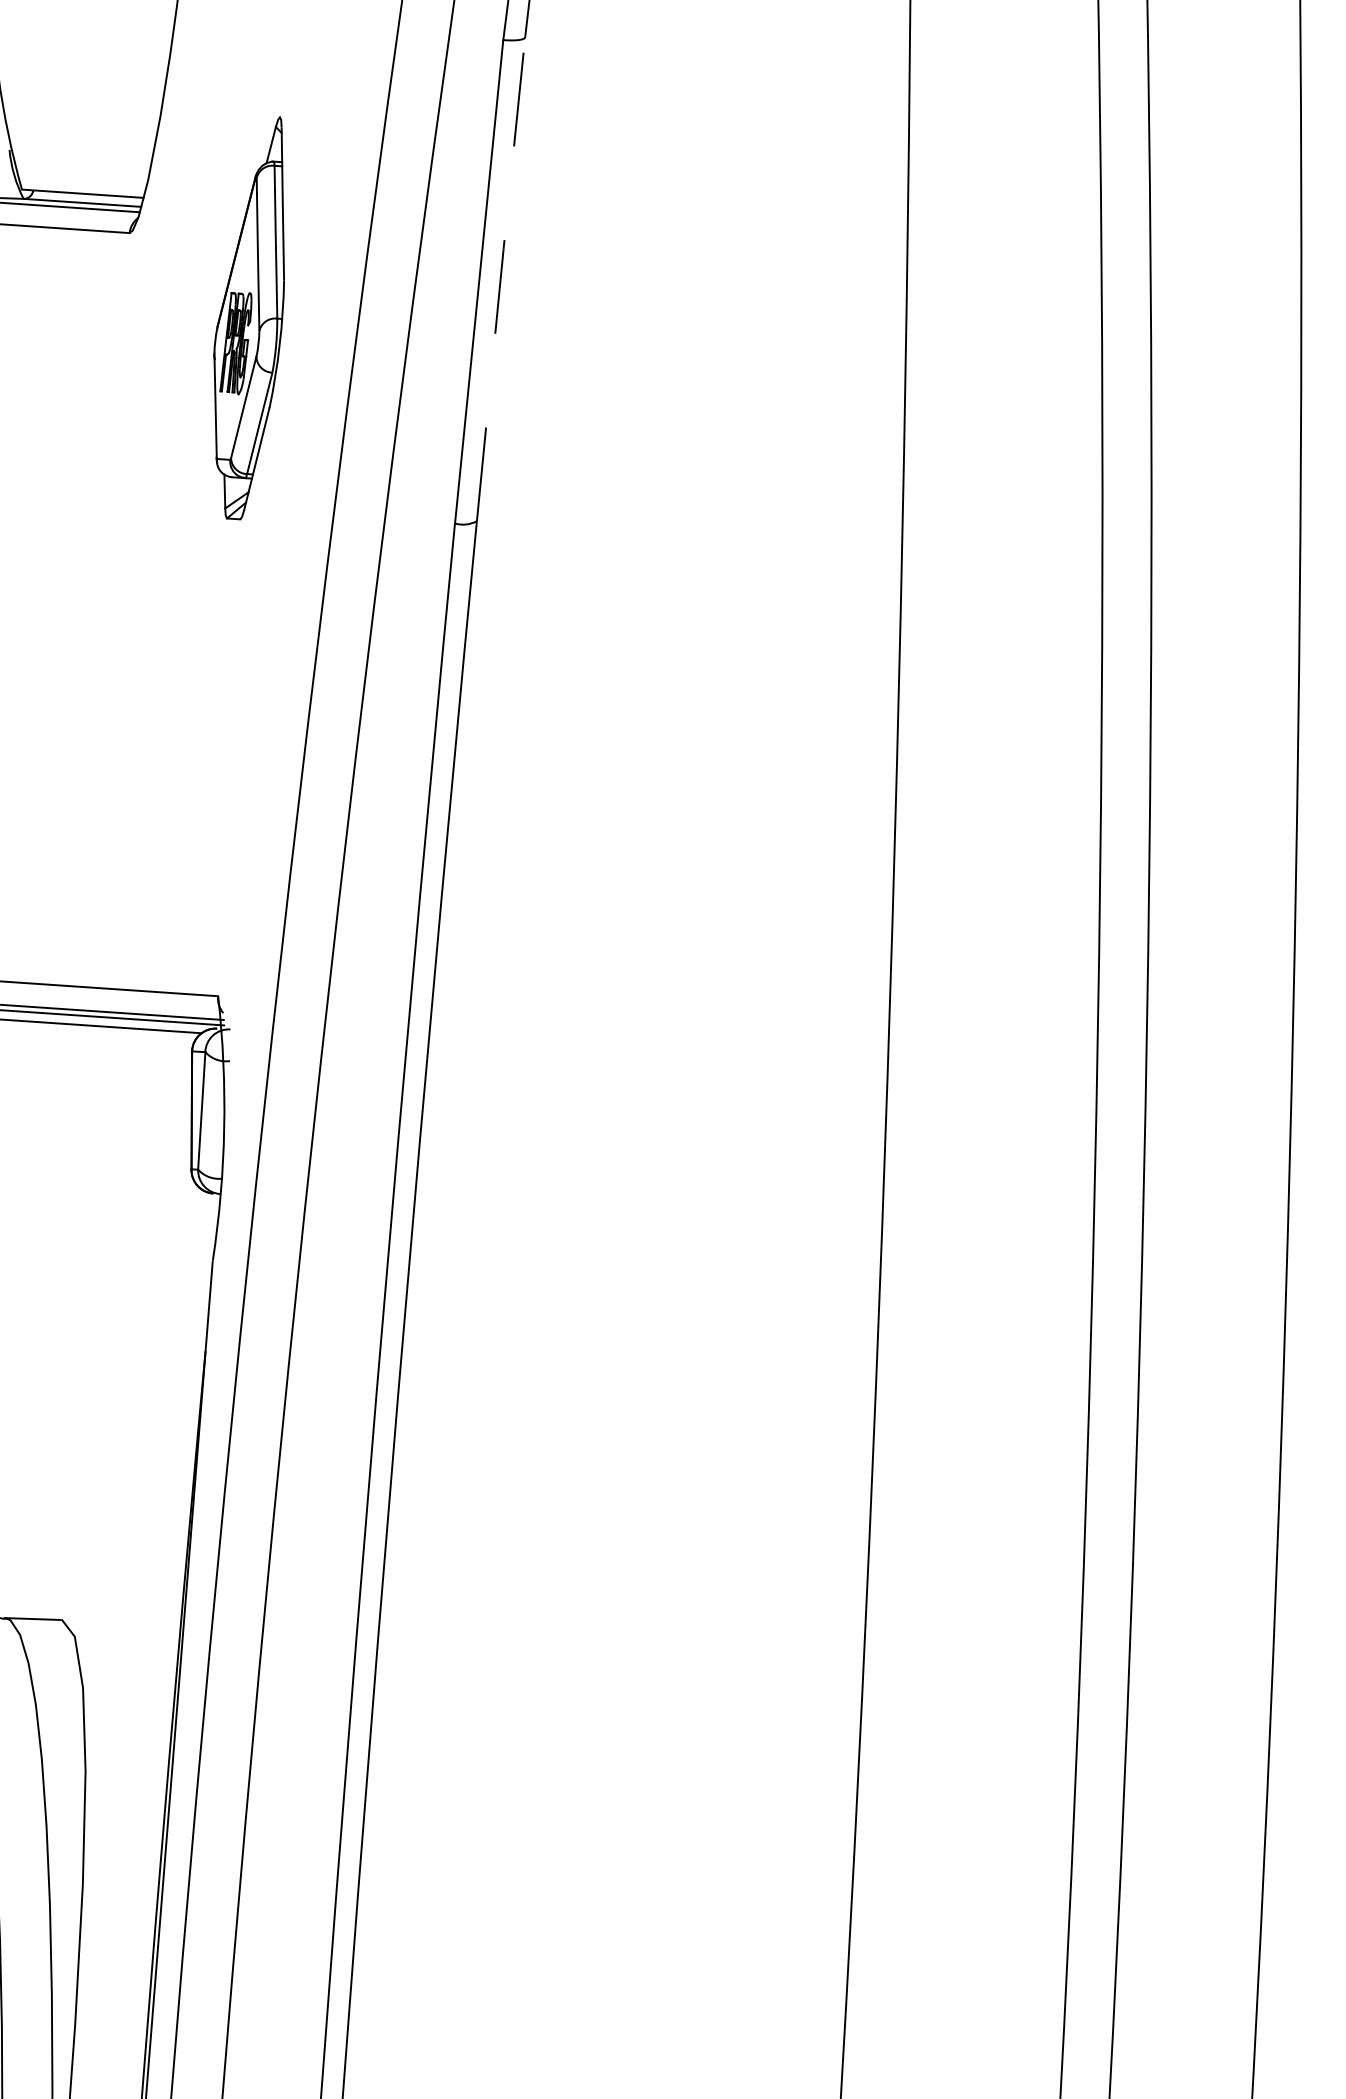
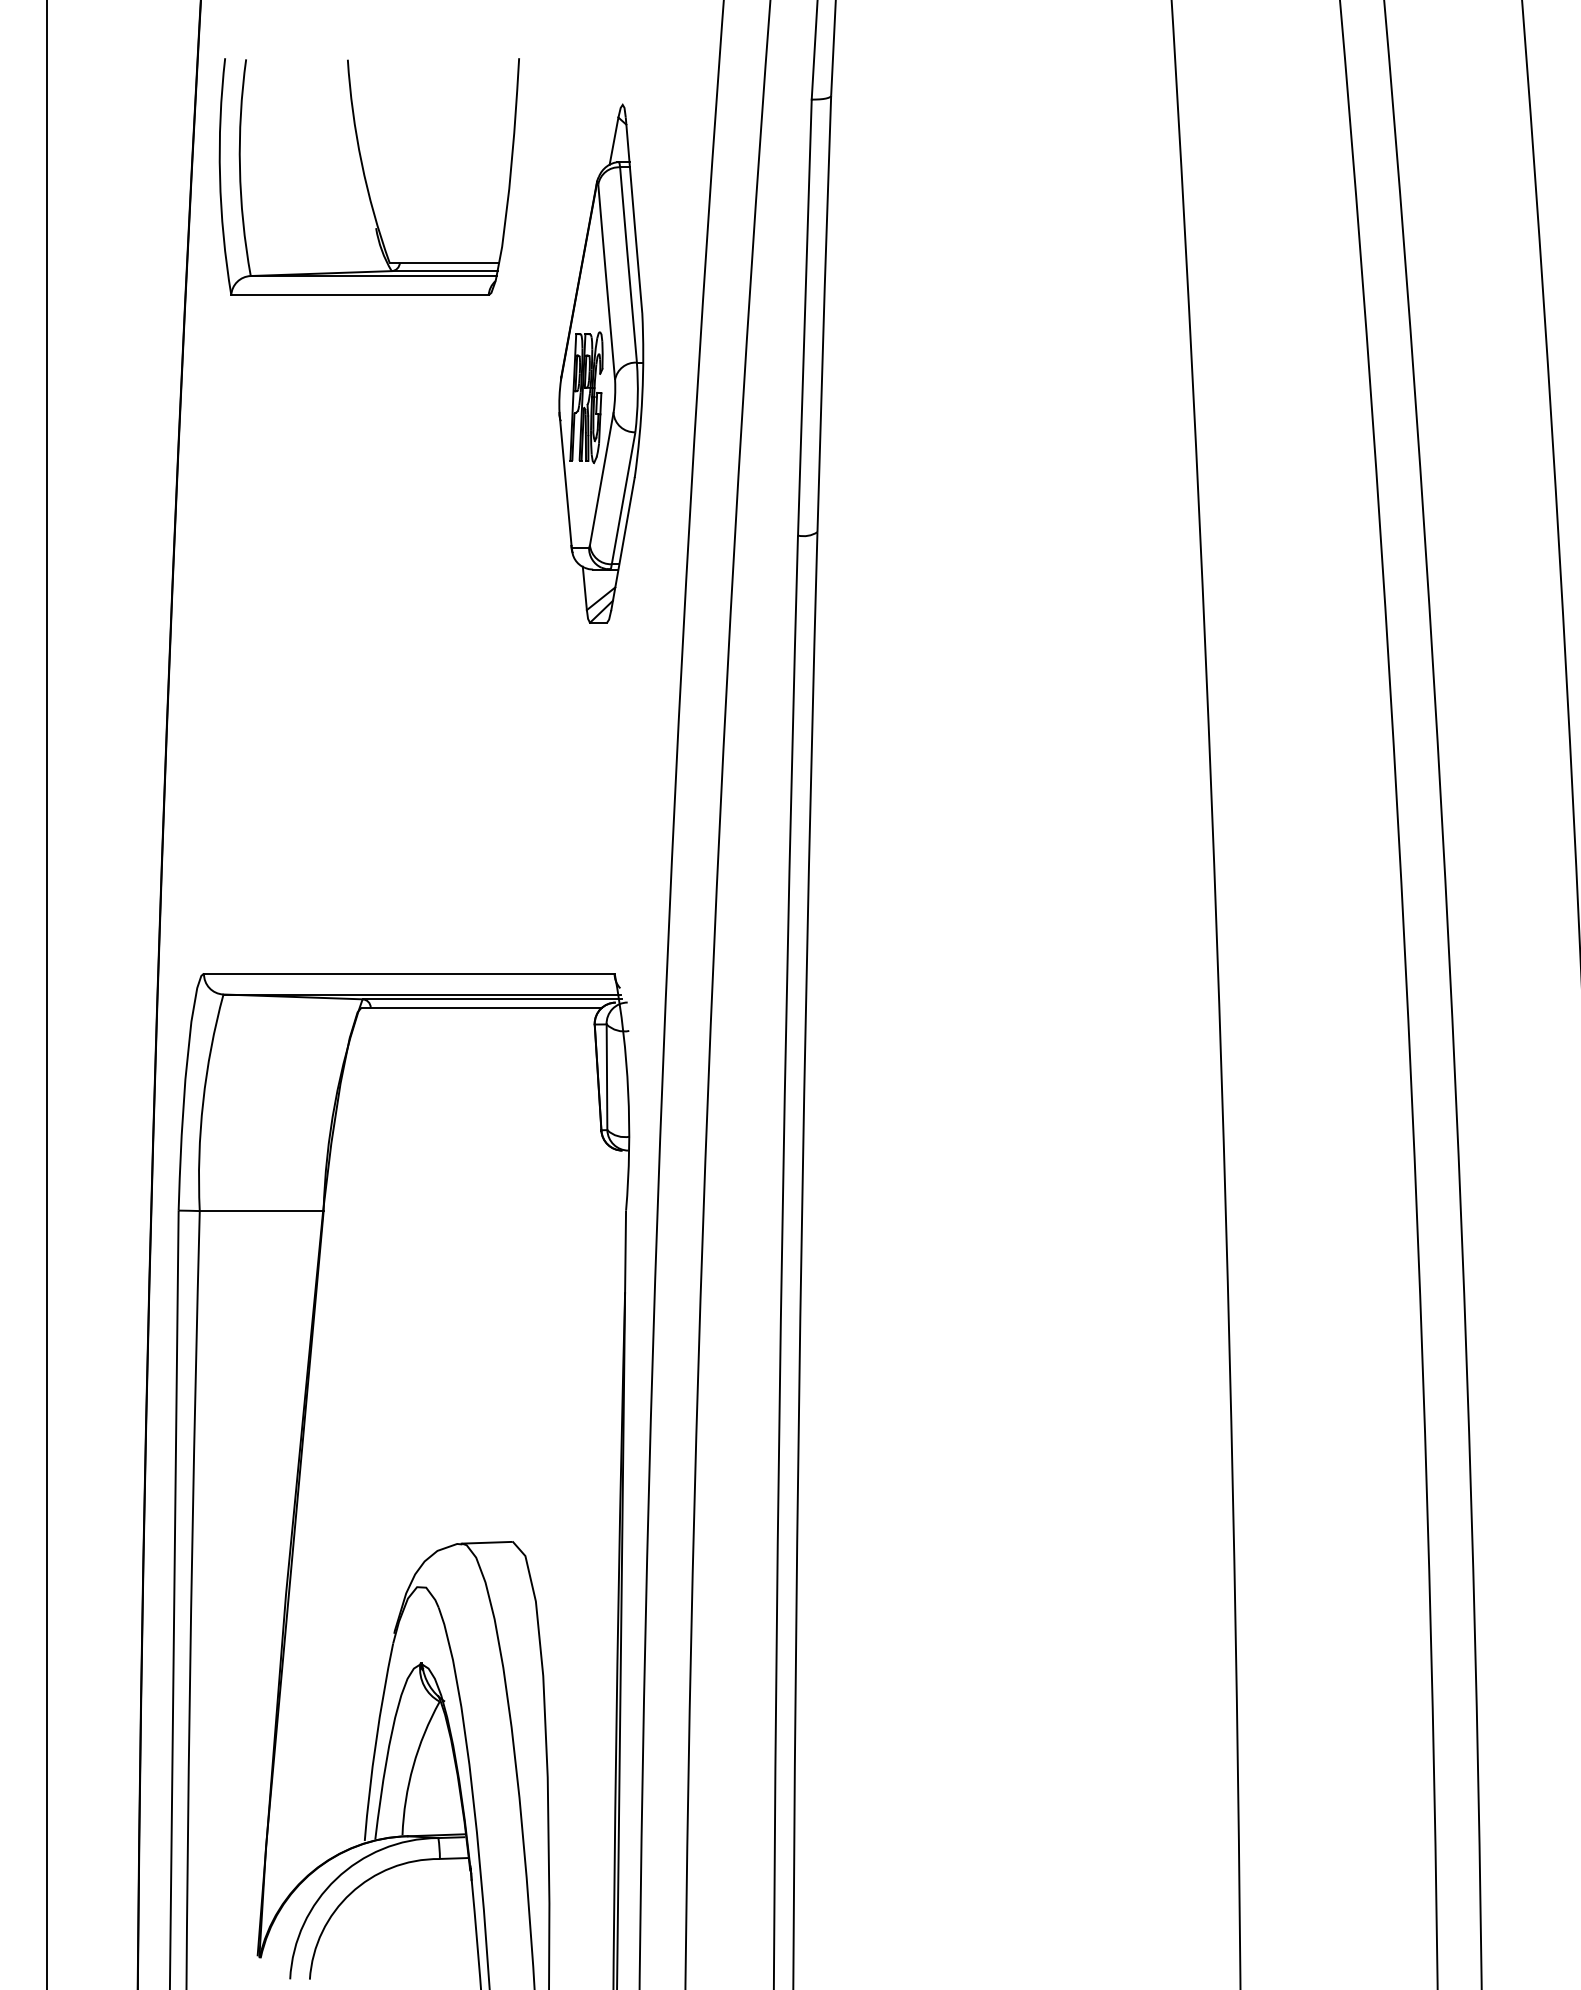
line: (500, 278) -> (823, 313), dashed -> solid
part: (249, 317) -> (601, 363), size x1.43

